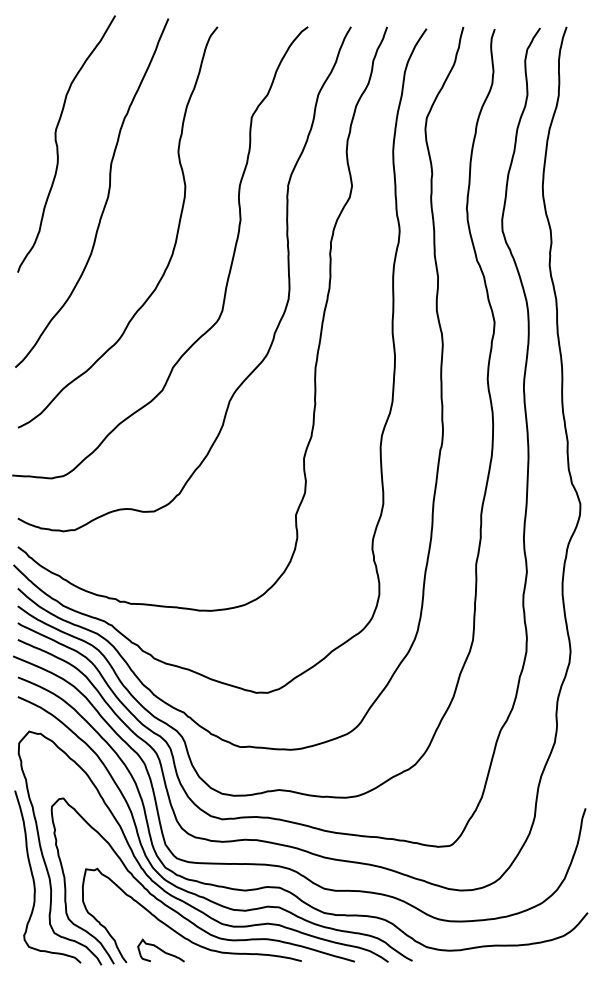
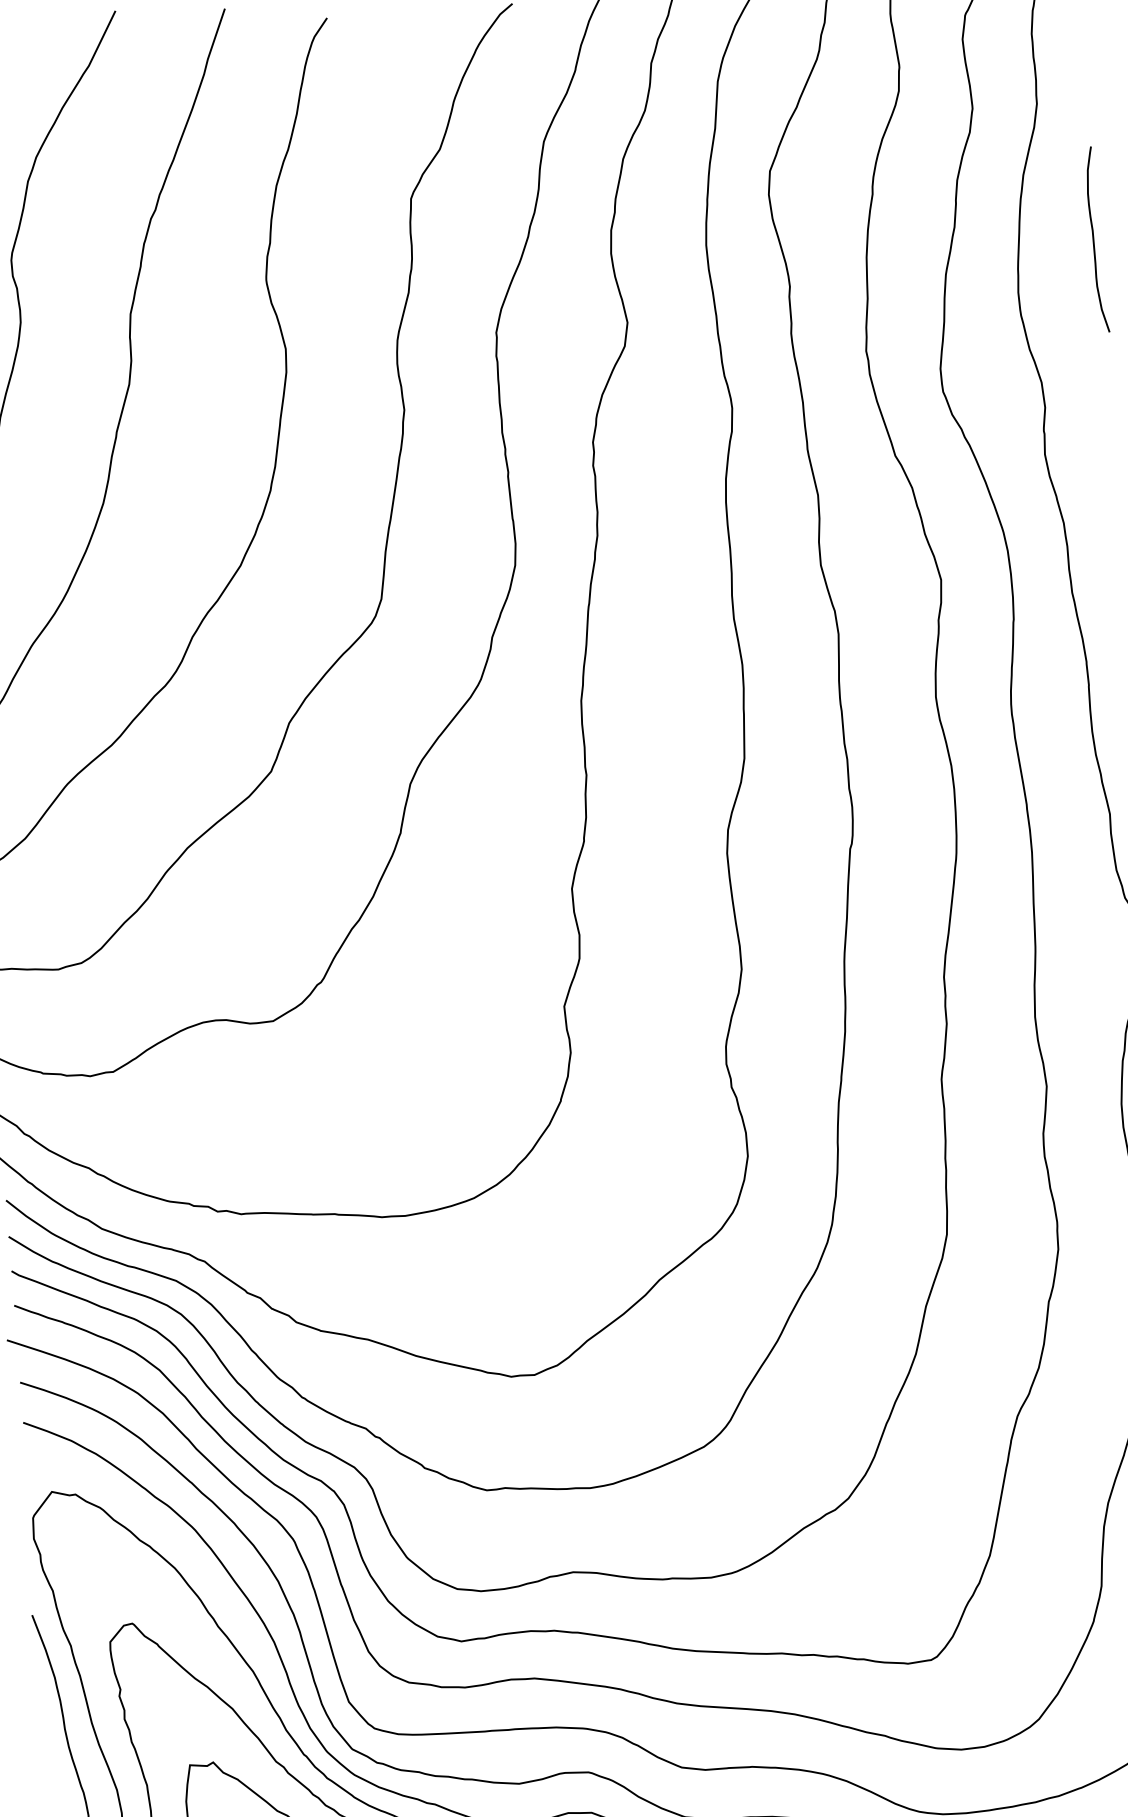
curve: (582, 162) -> (1096, 238), added

